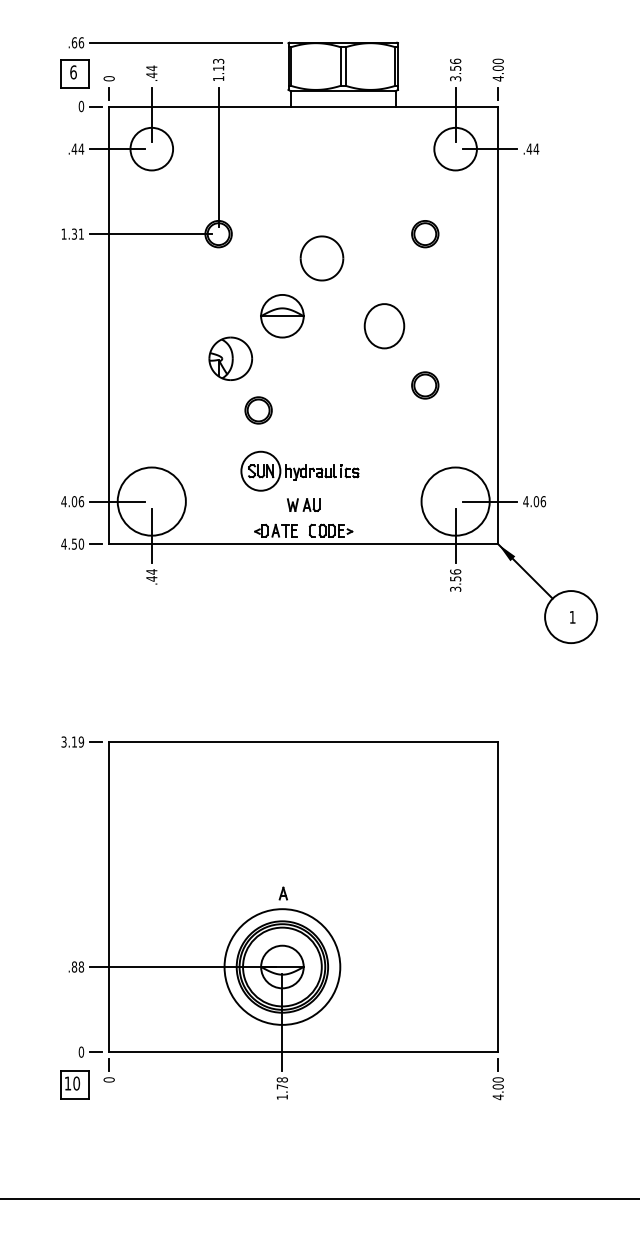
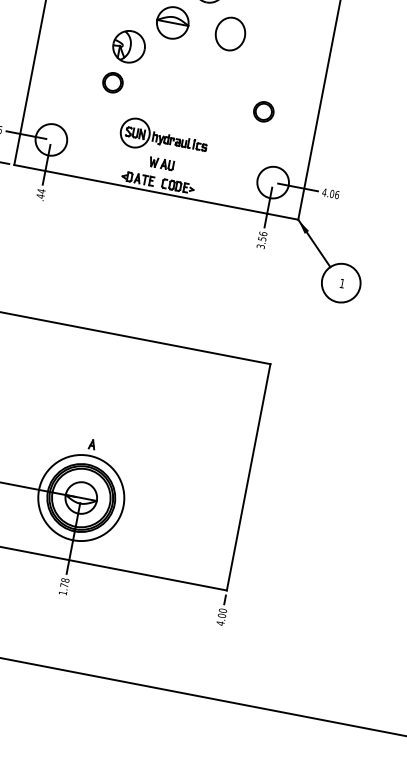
part: (384, 326) -> (230, 34), moved
part: (425, 385) -> (263, 111), moved
part: (258, 410) -> (112, 82), moved
circle: (151, 501) -> (51, 139), size x0.62
circle: (455, 501) -> (273, 182), size x0.62

